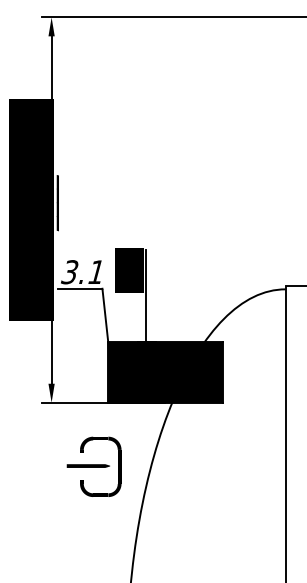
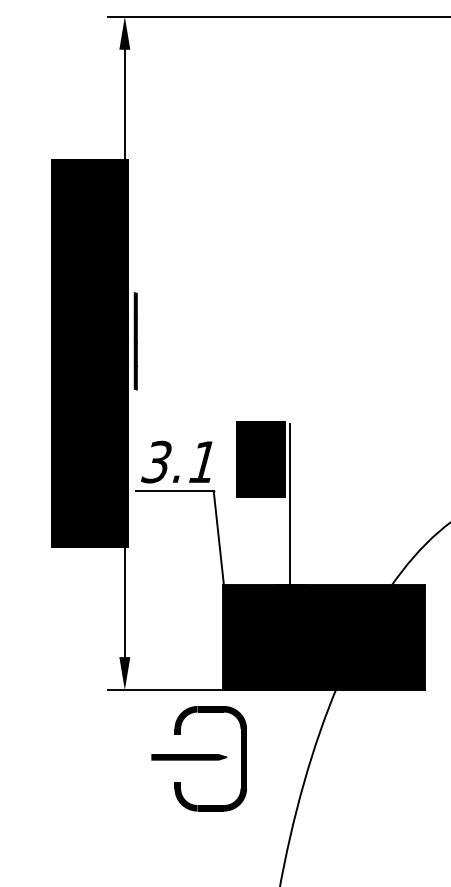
part: (93, 466) -> (198, 758), moved

